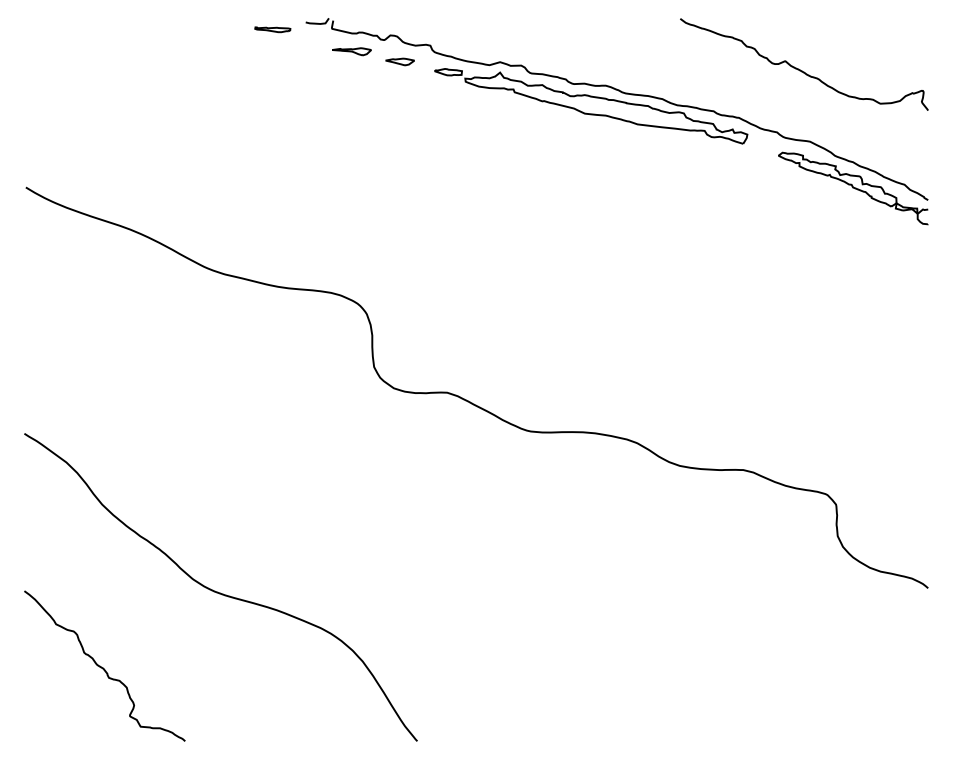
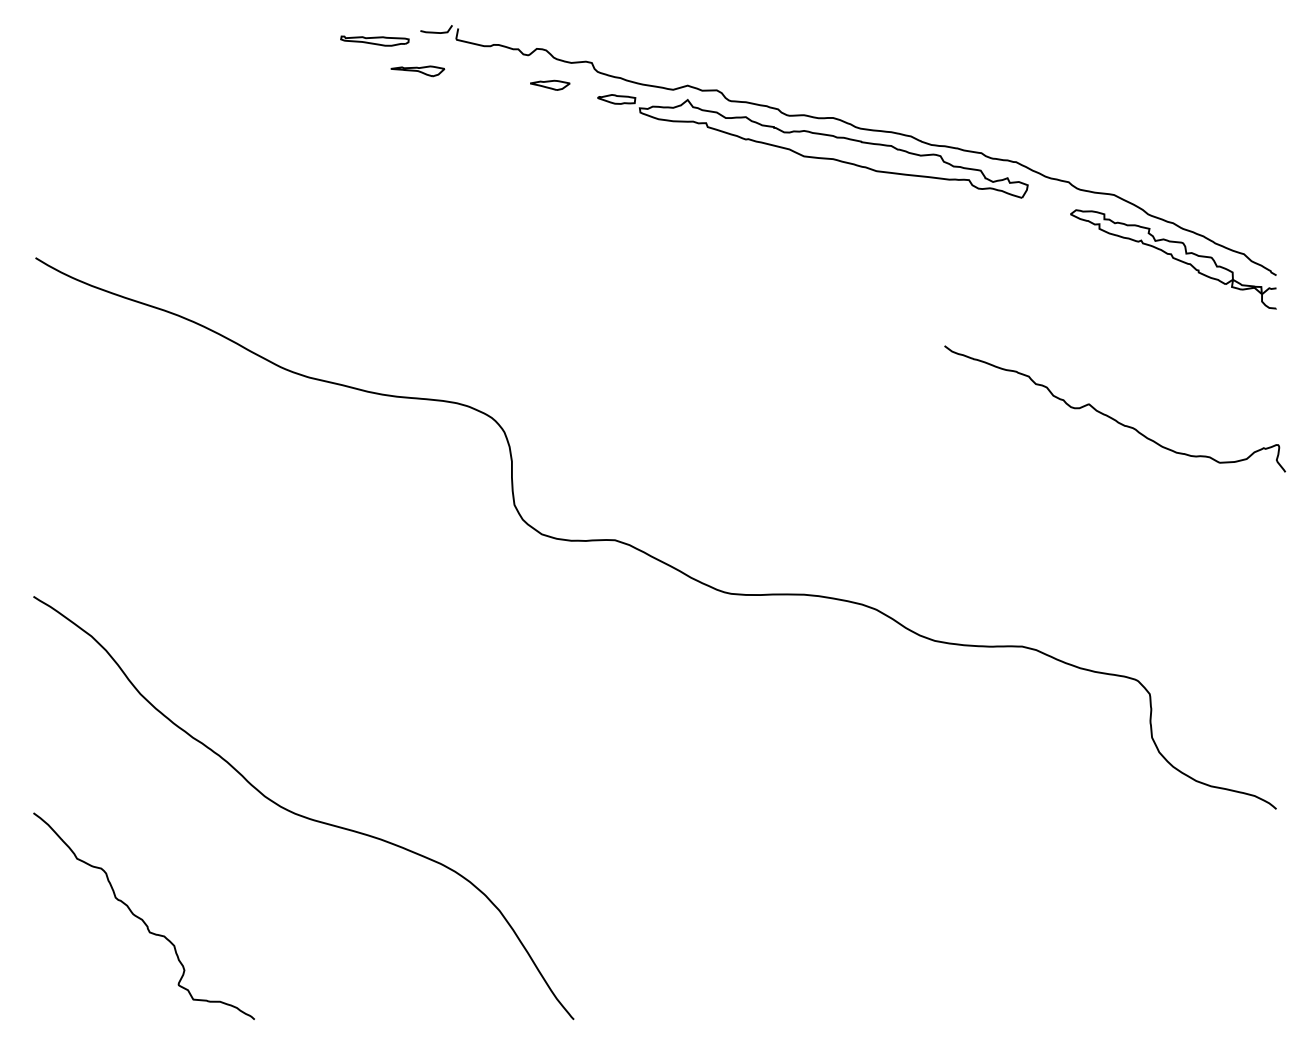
part: (273, 29) -> (375, 40), size x1.4
part: (351, 51) -> (417, 71), moved
curve: (800, 70) -> (1110, 416), moved

